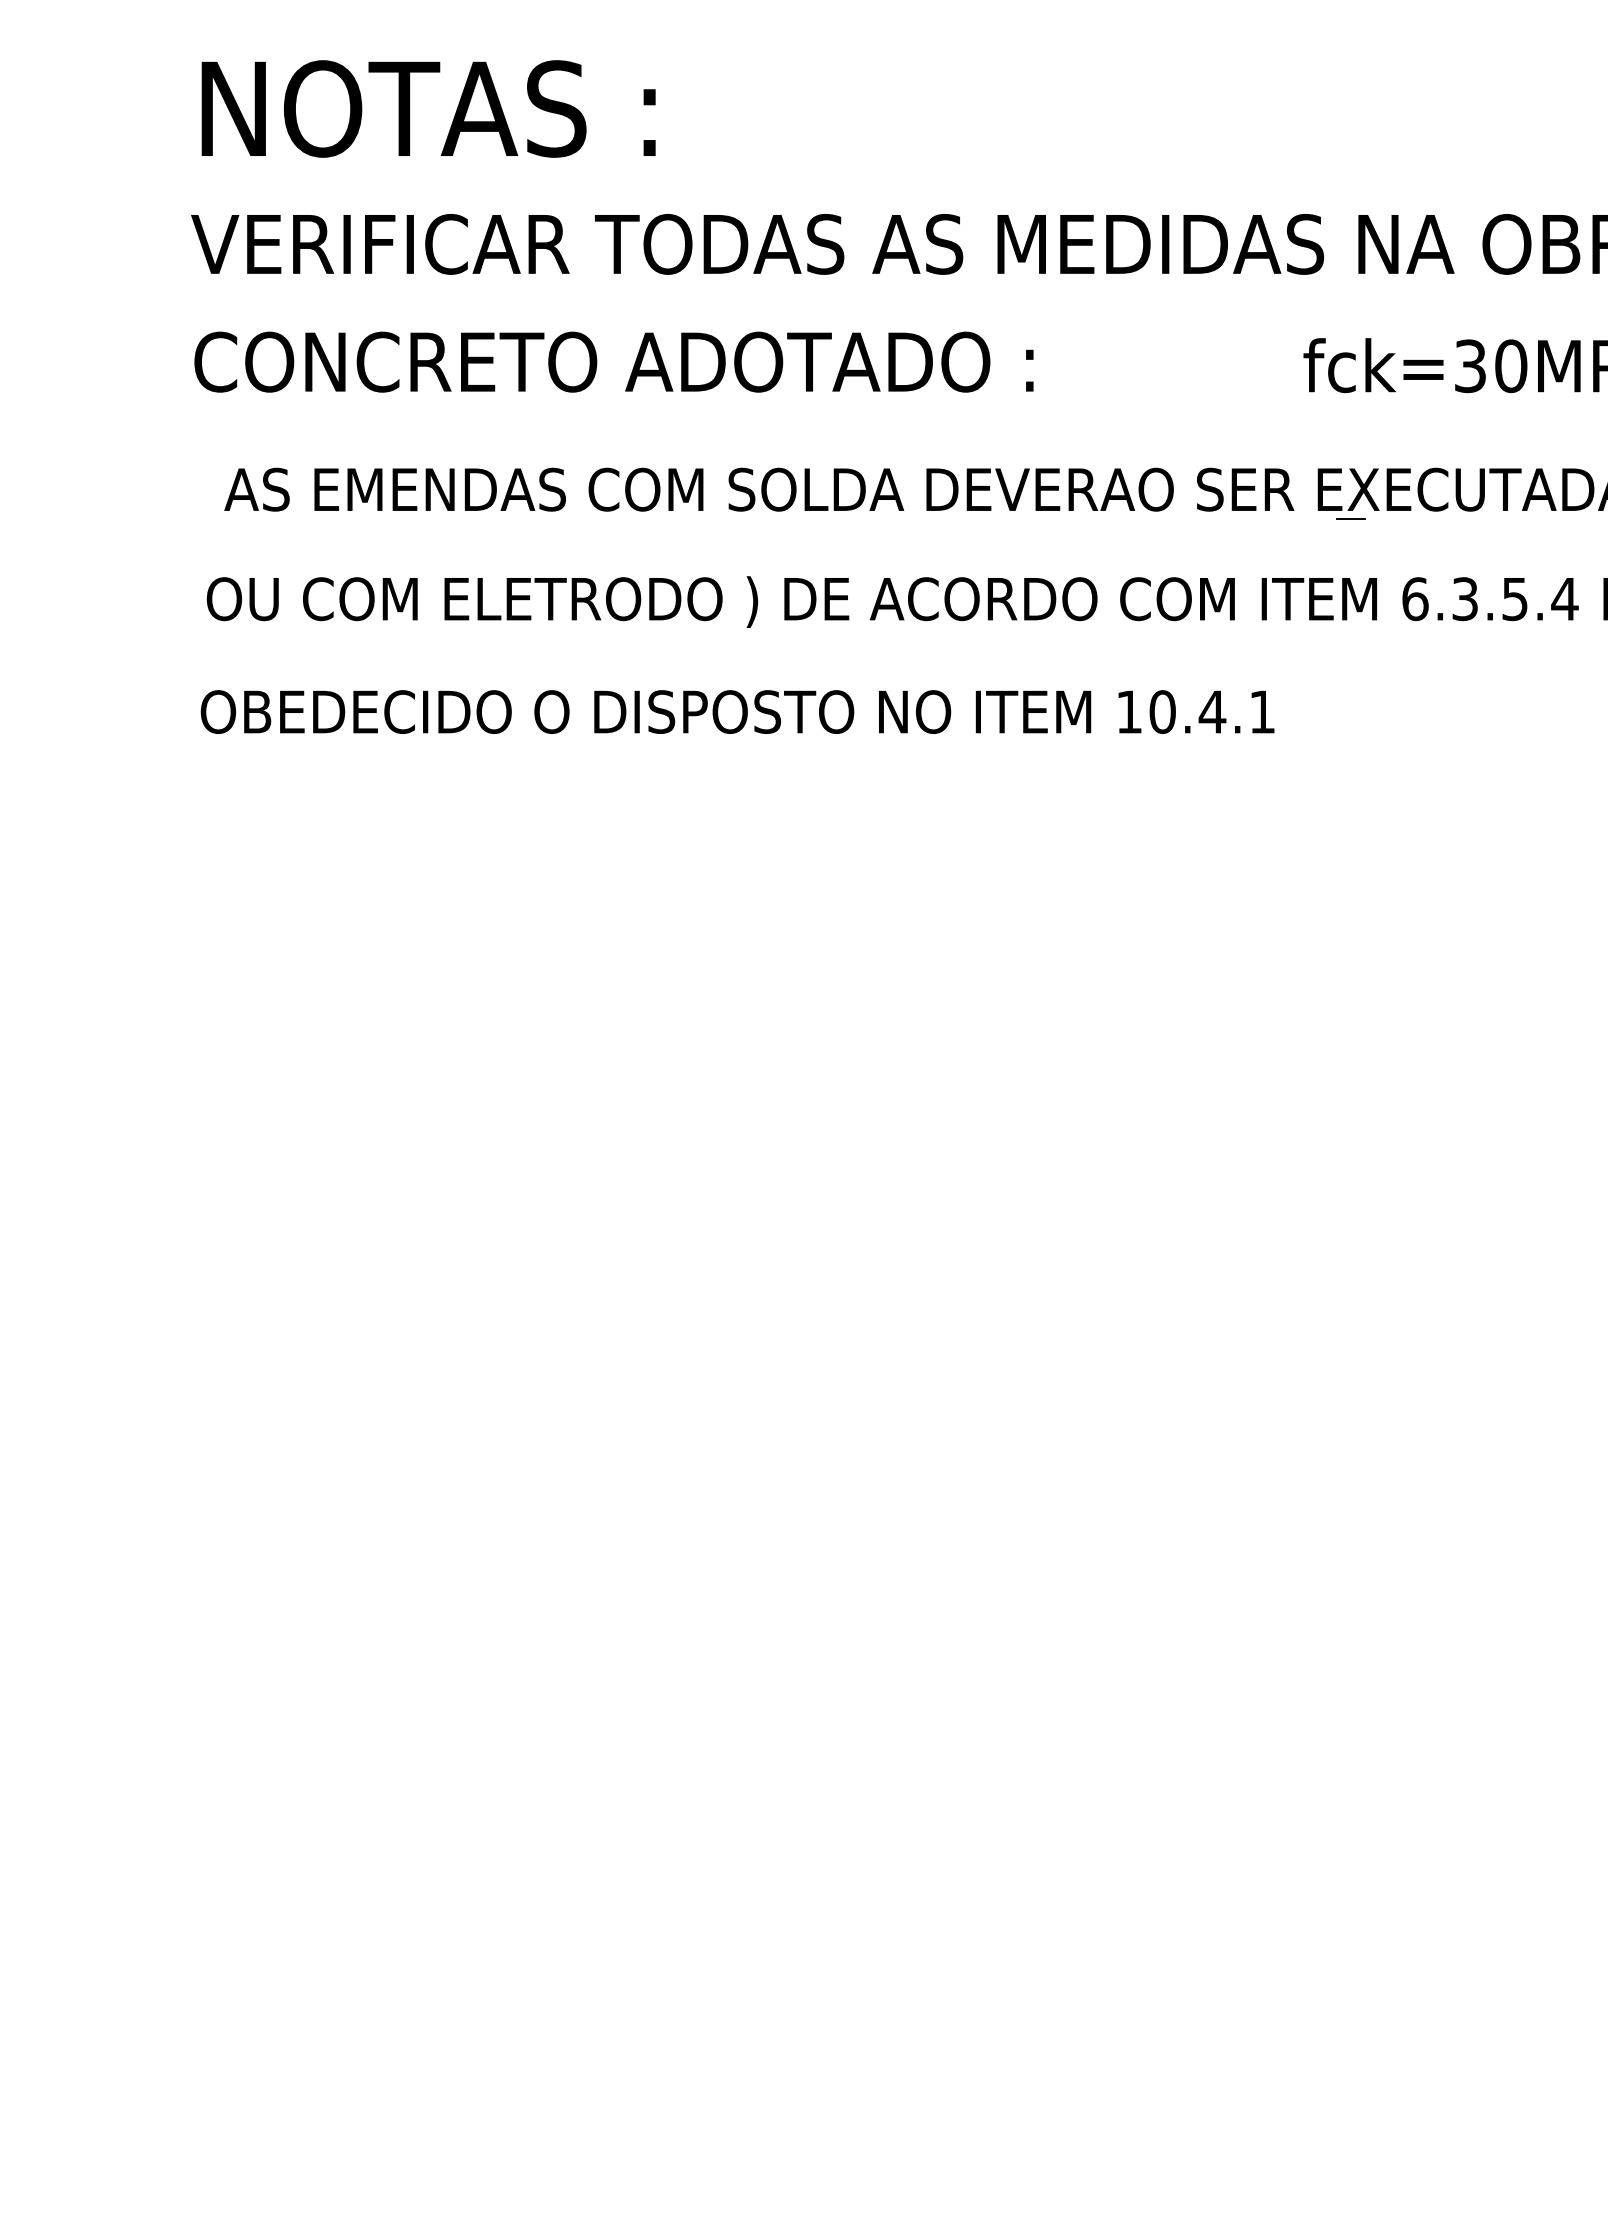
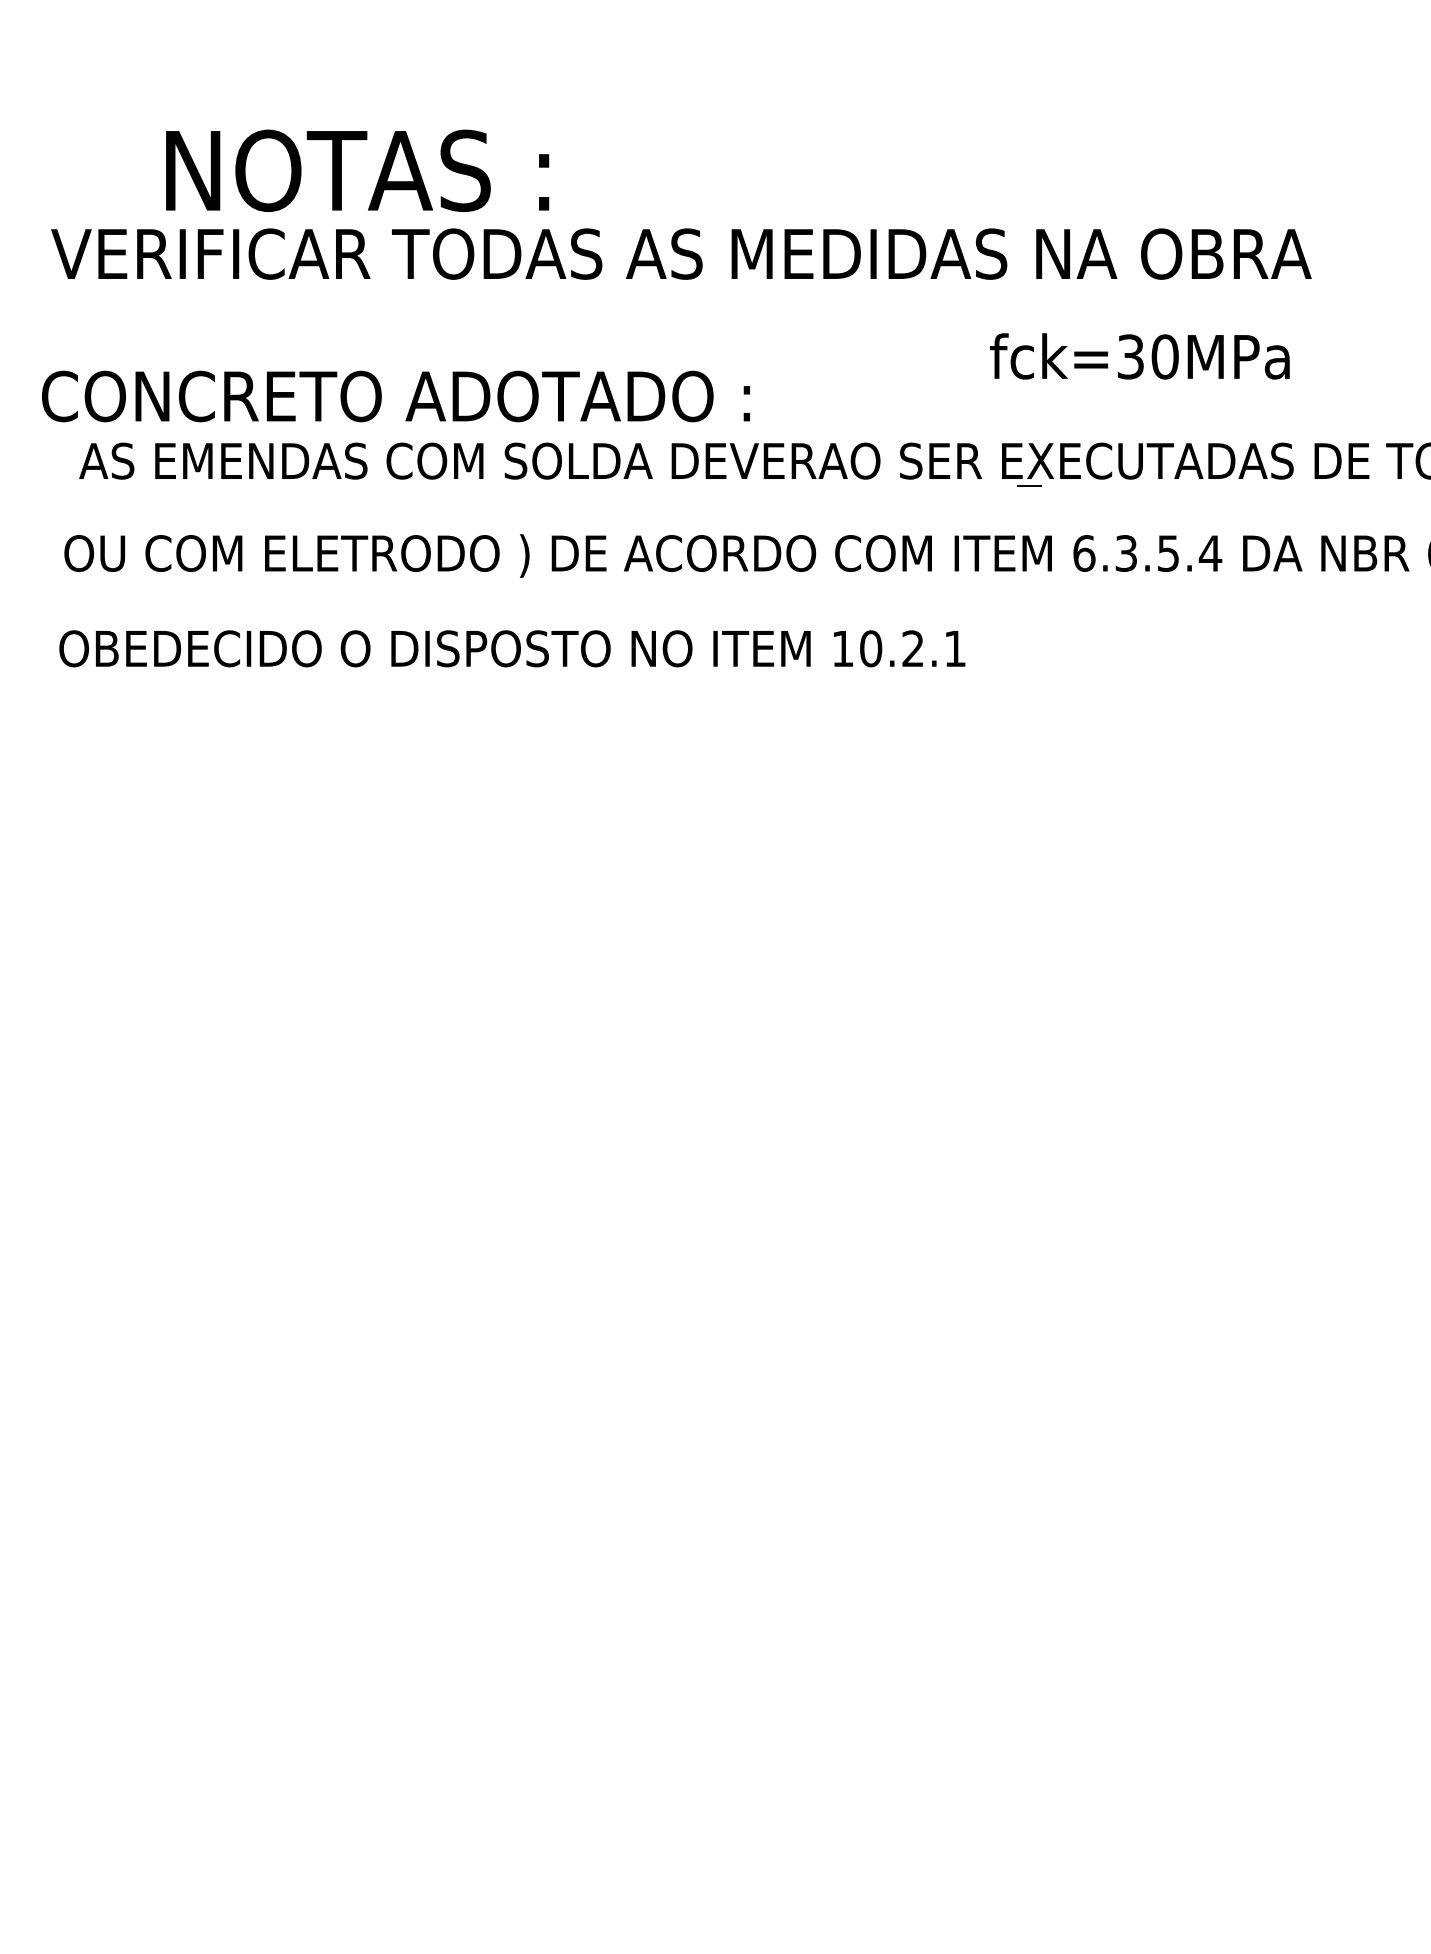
text: (428, 108) -> (357, 170), moved
text: (613, 362) -> (395, 396), moved
text: (1211, 711) -> (912, 648), 10.4.1 -> 10.2.1

